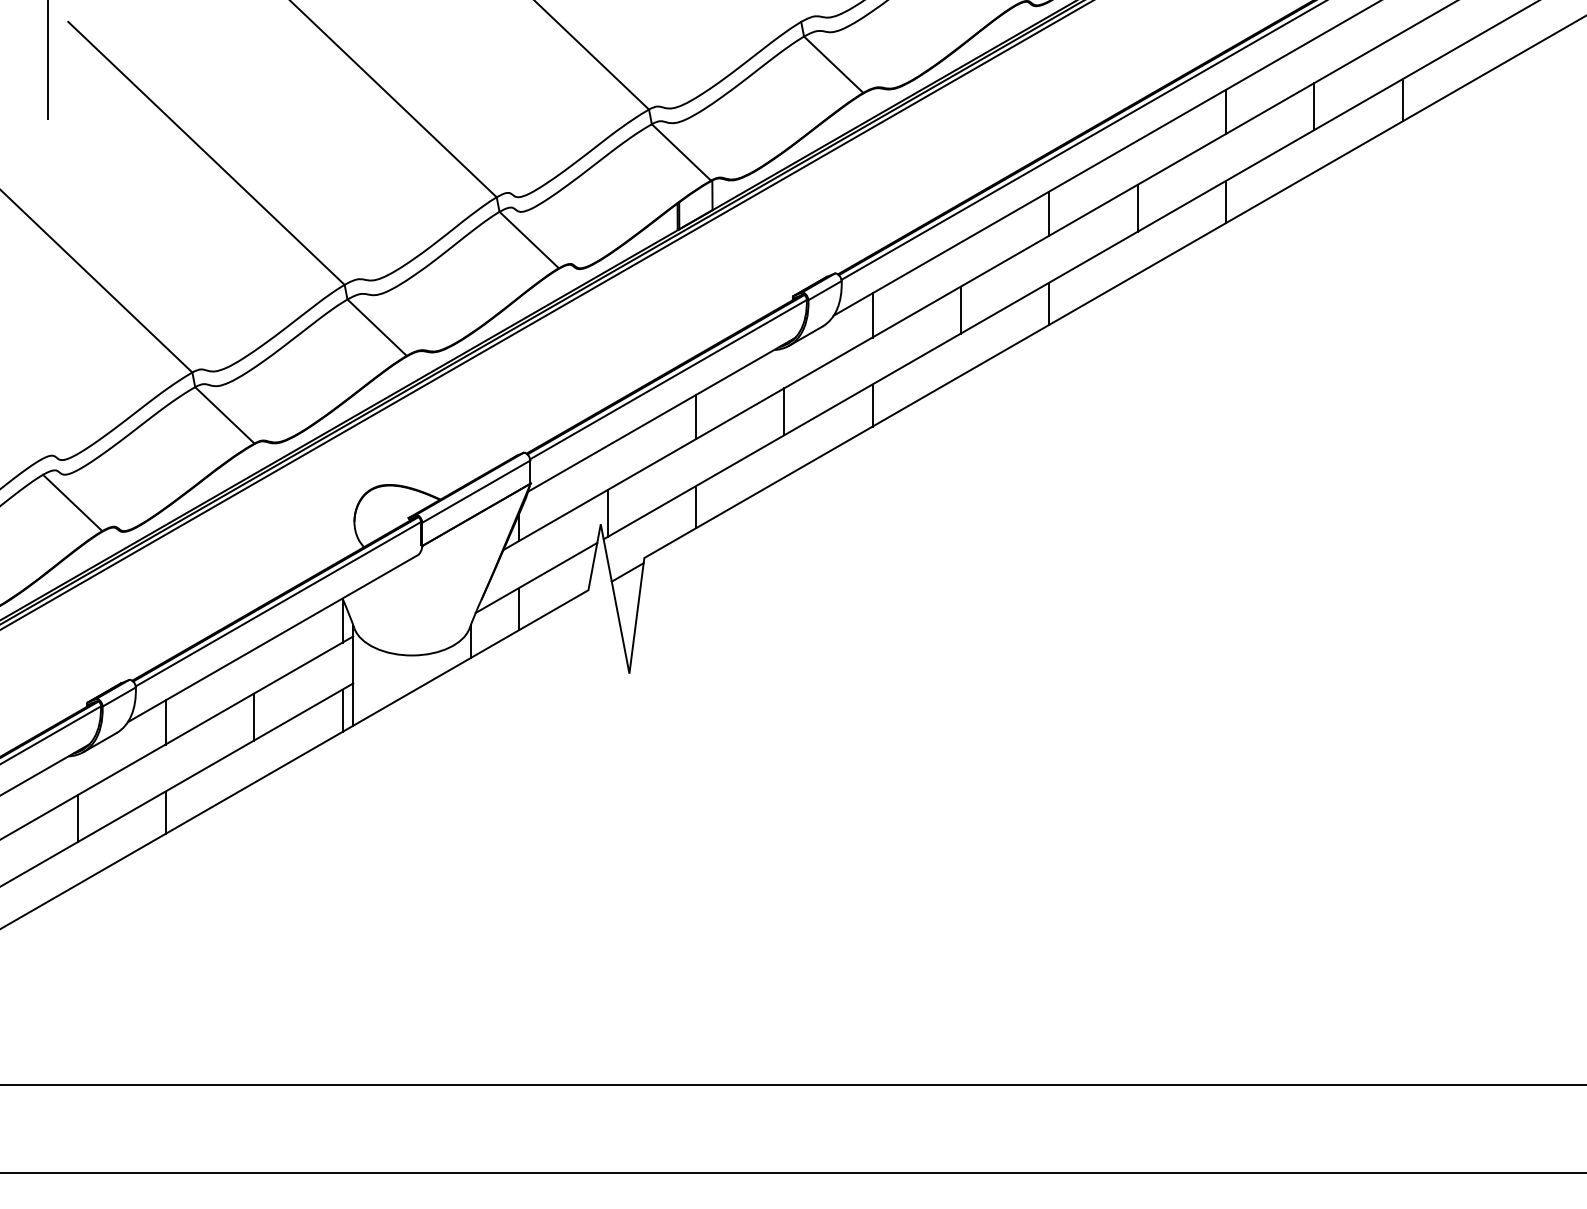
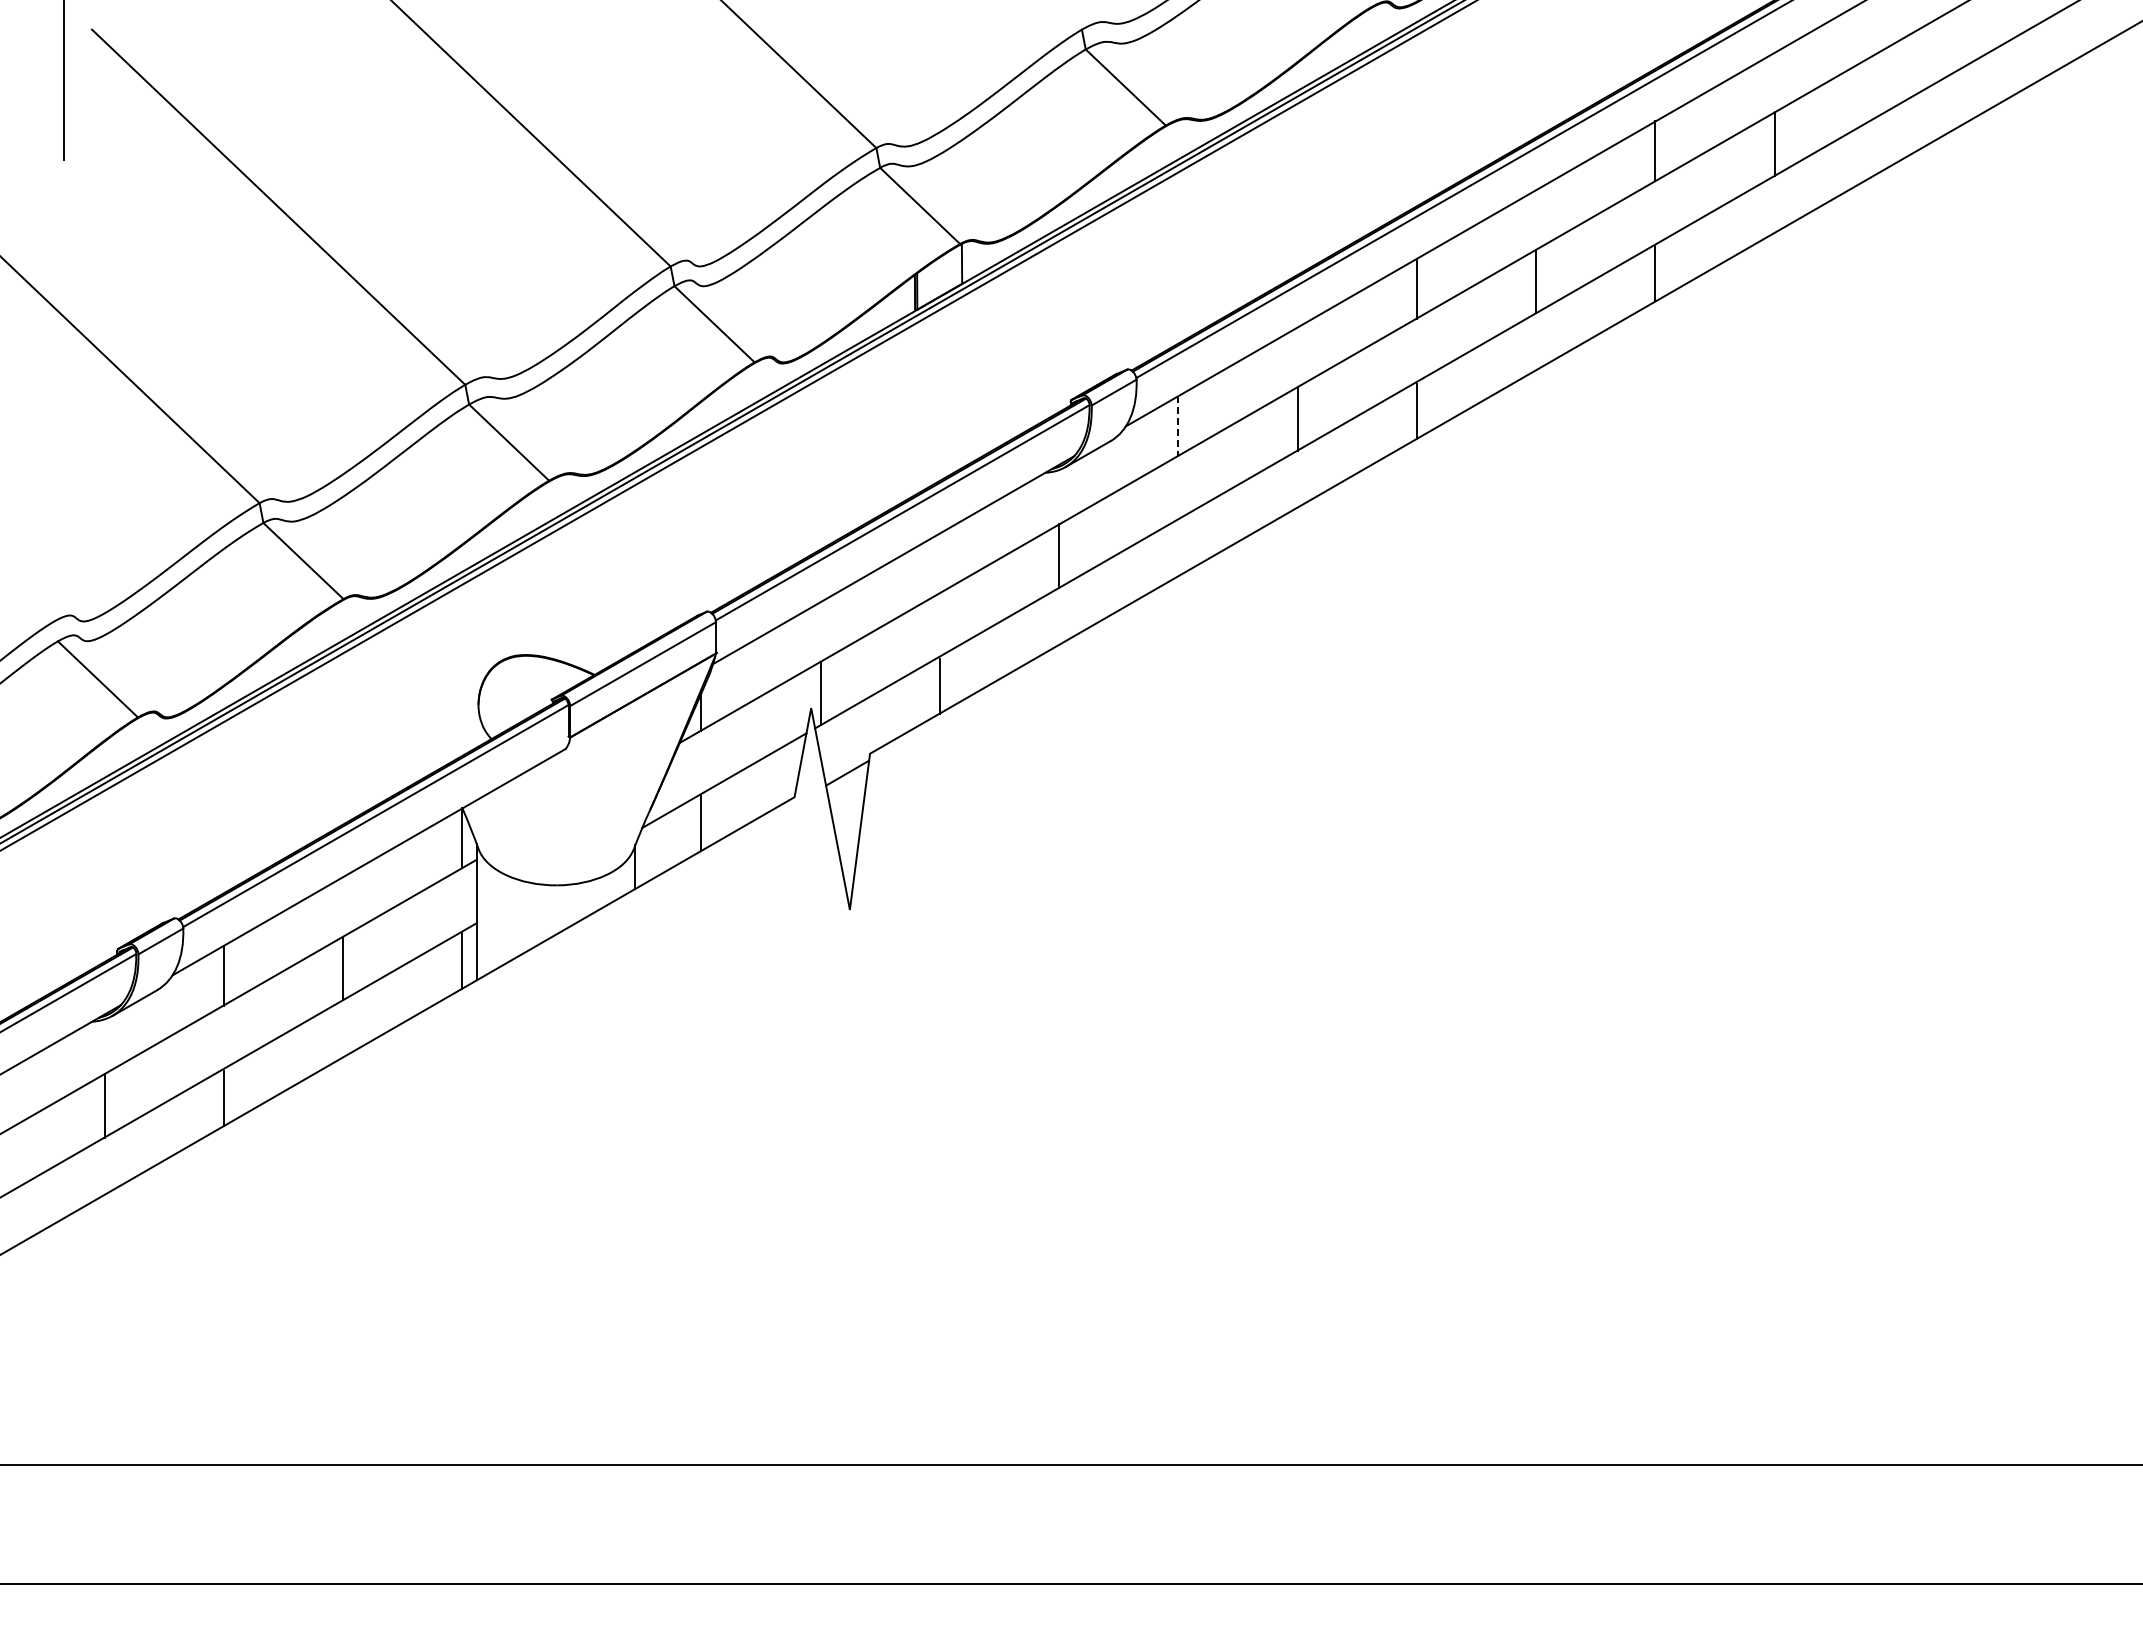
line: (1402, 101) -> (1894, 136), removed
line: (872, 315) -> (1178, 426), solid -> dashed
line: (872, 406) -> (1178, 548), removed
line: (695, 417) -> (939, 563), removed

